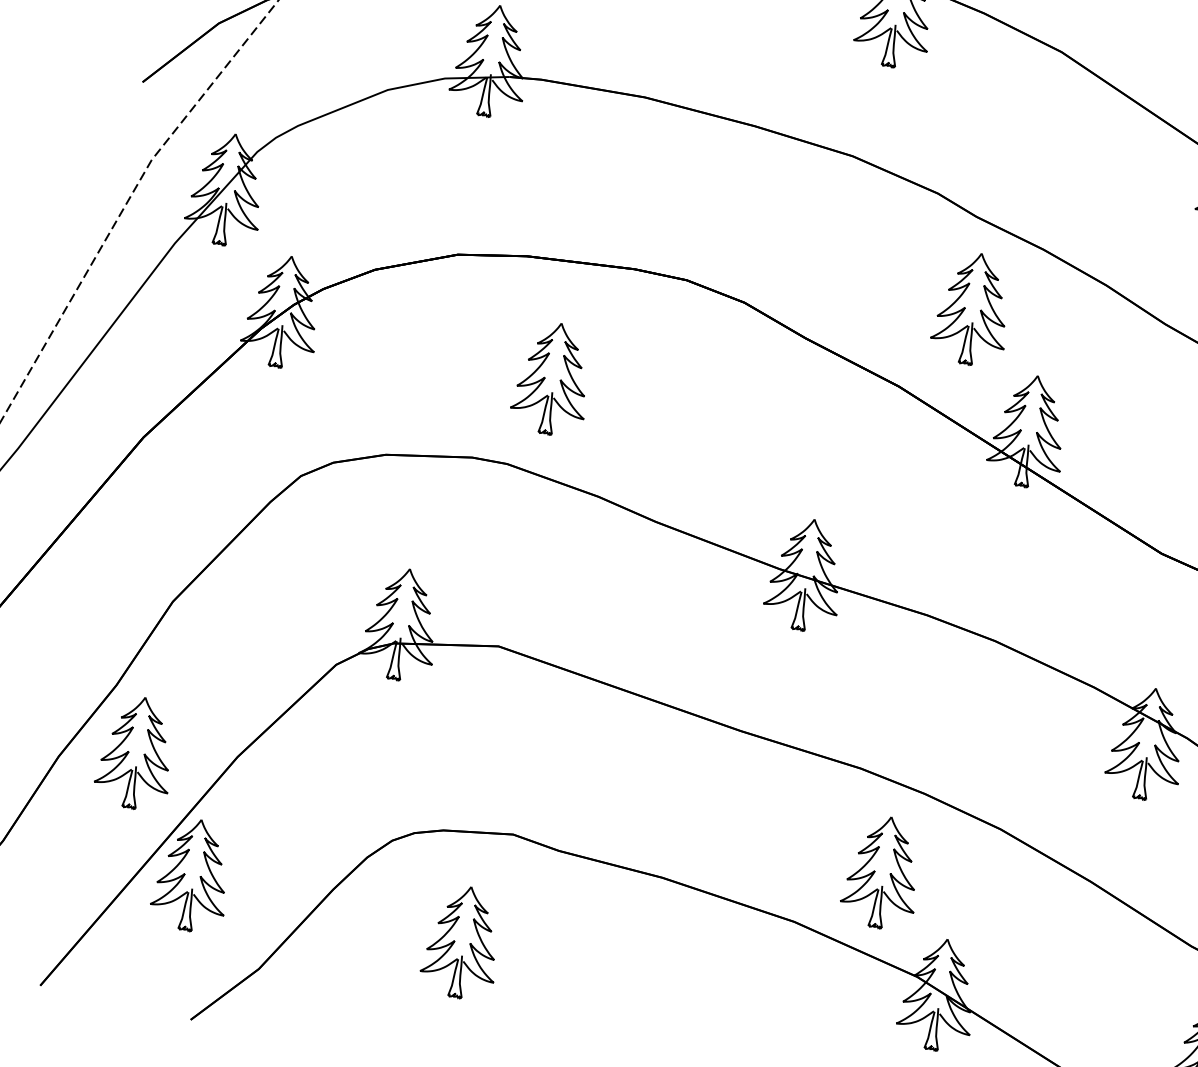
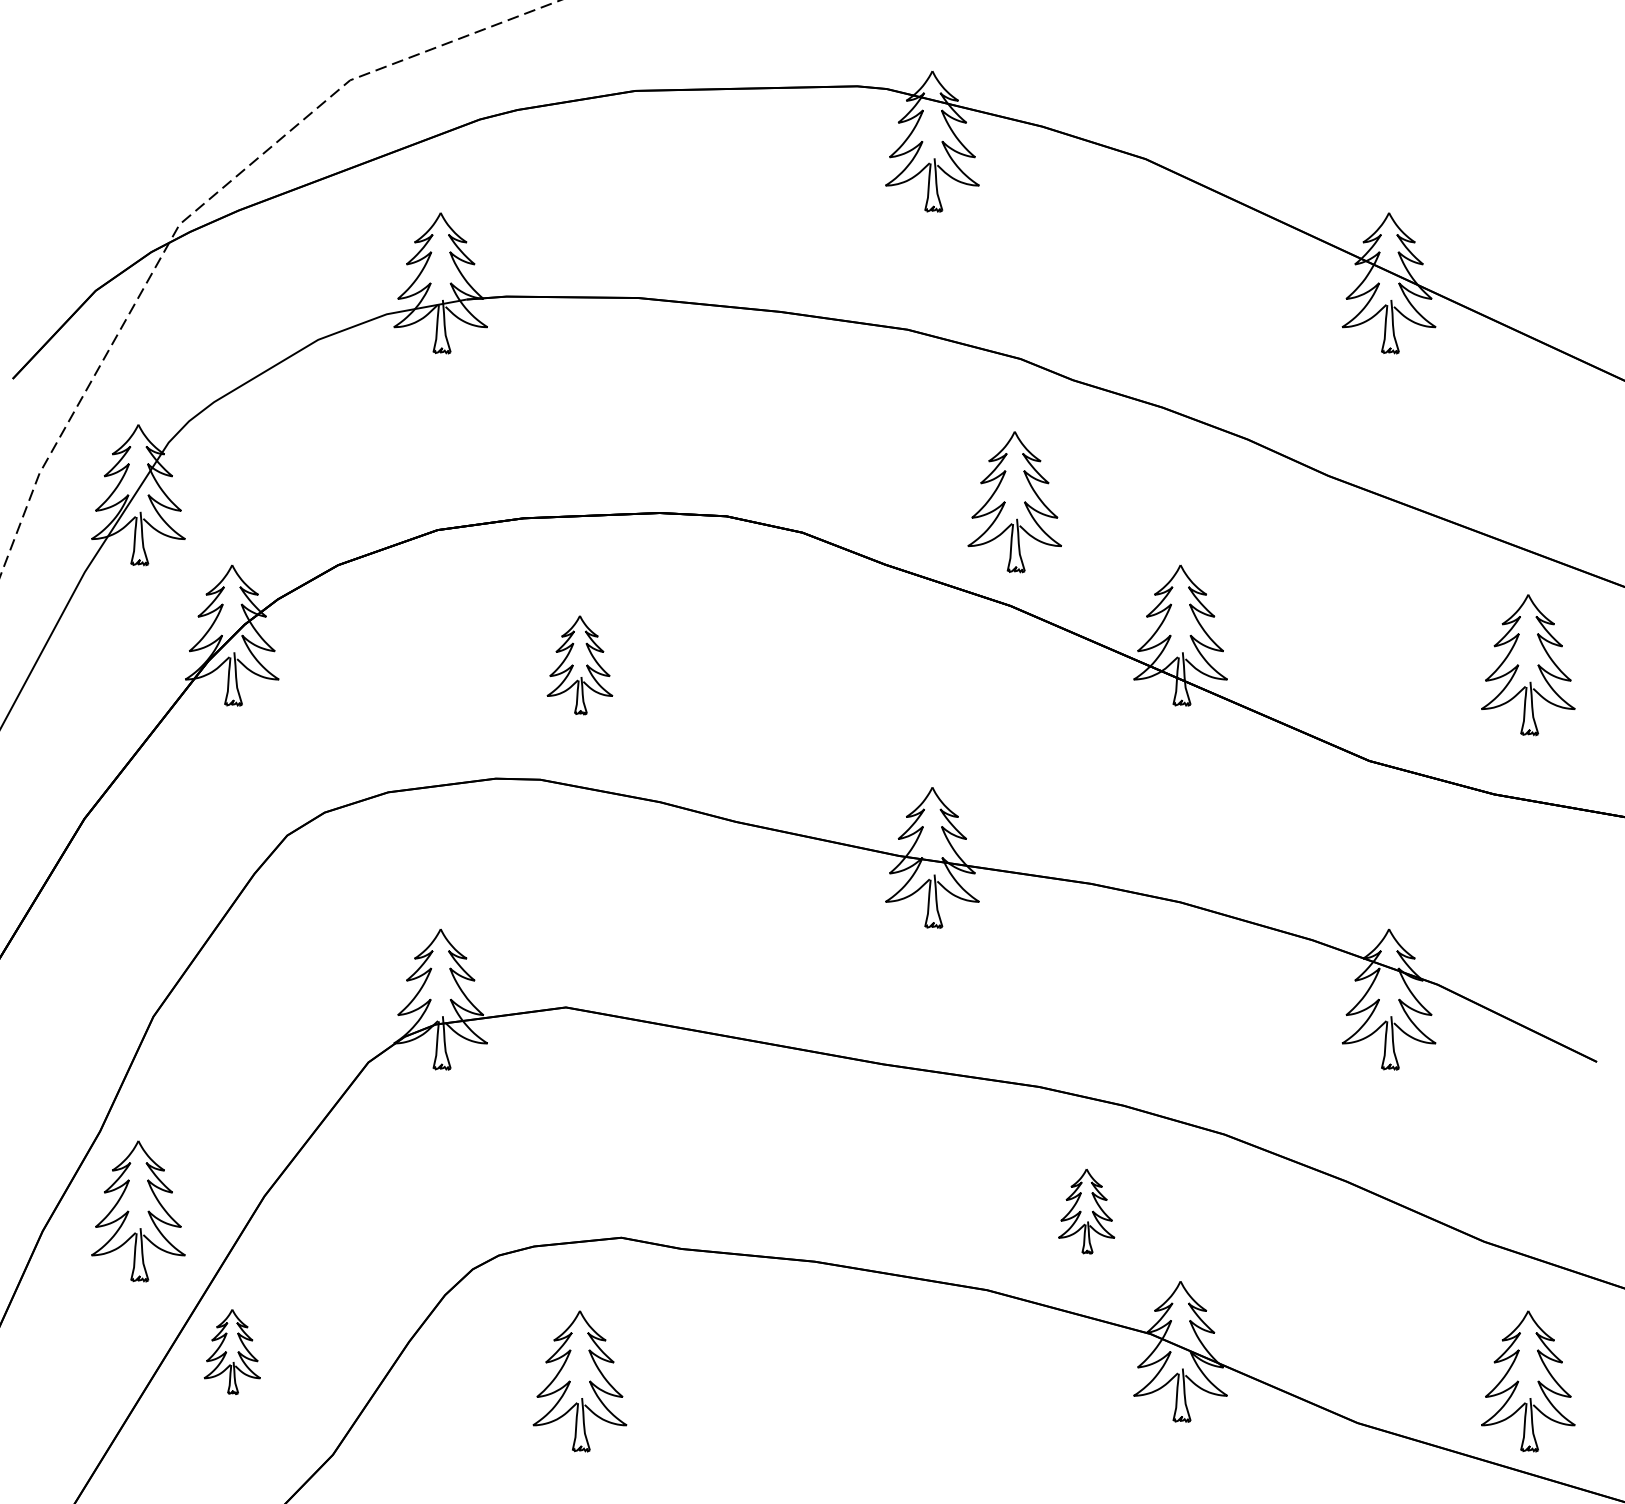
part: (972, 309) -> (1014, 502), moved
part: (552, 379) -> (579, 665), size x0.7
part: (882, 872) -> (1086, 1211), size x0.6
part: (192, 875) -> (232, 1351), size x0.6

